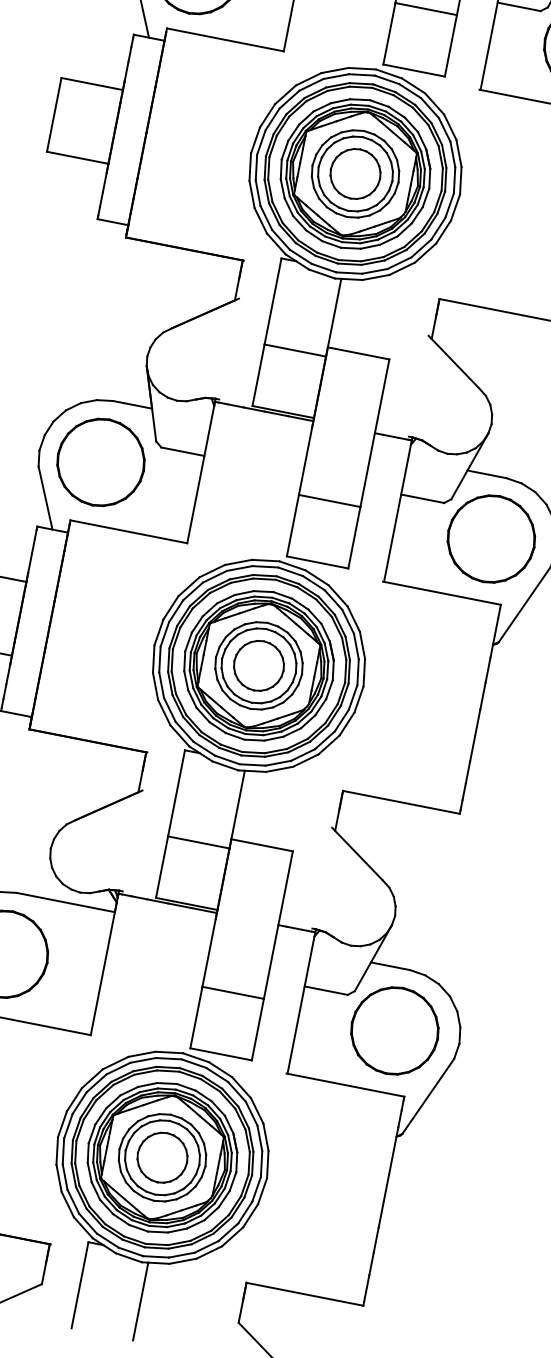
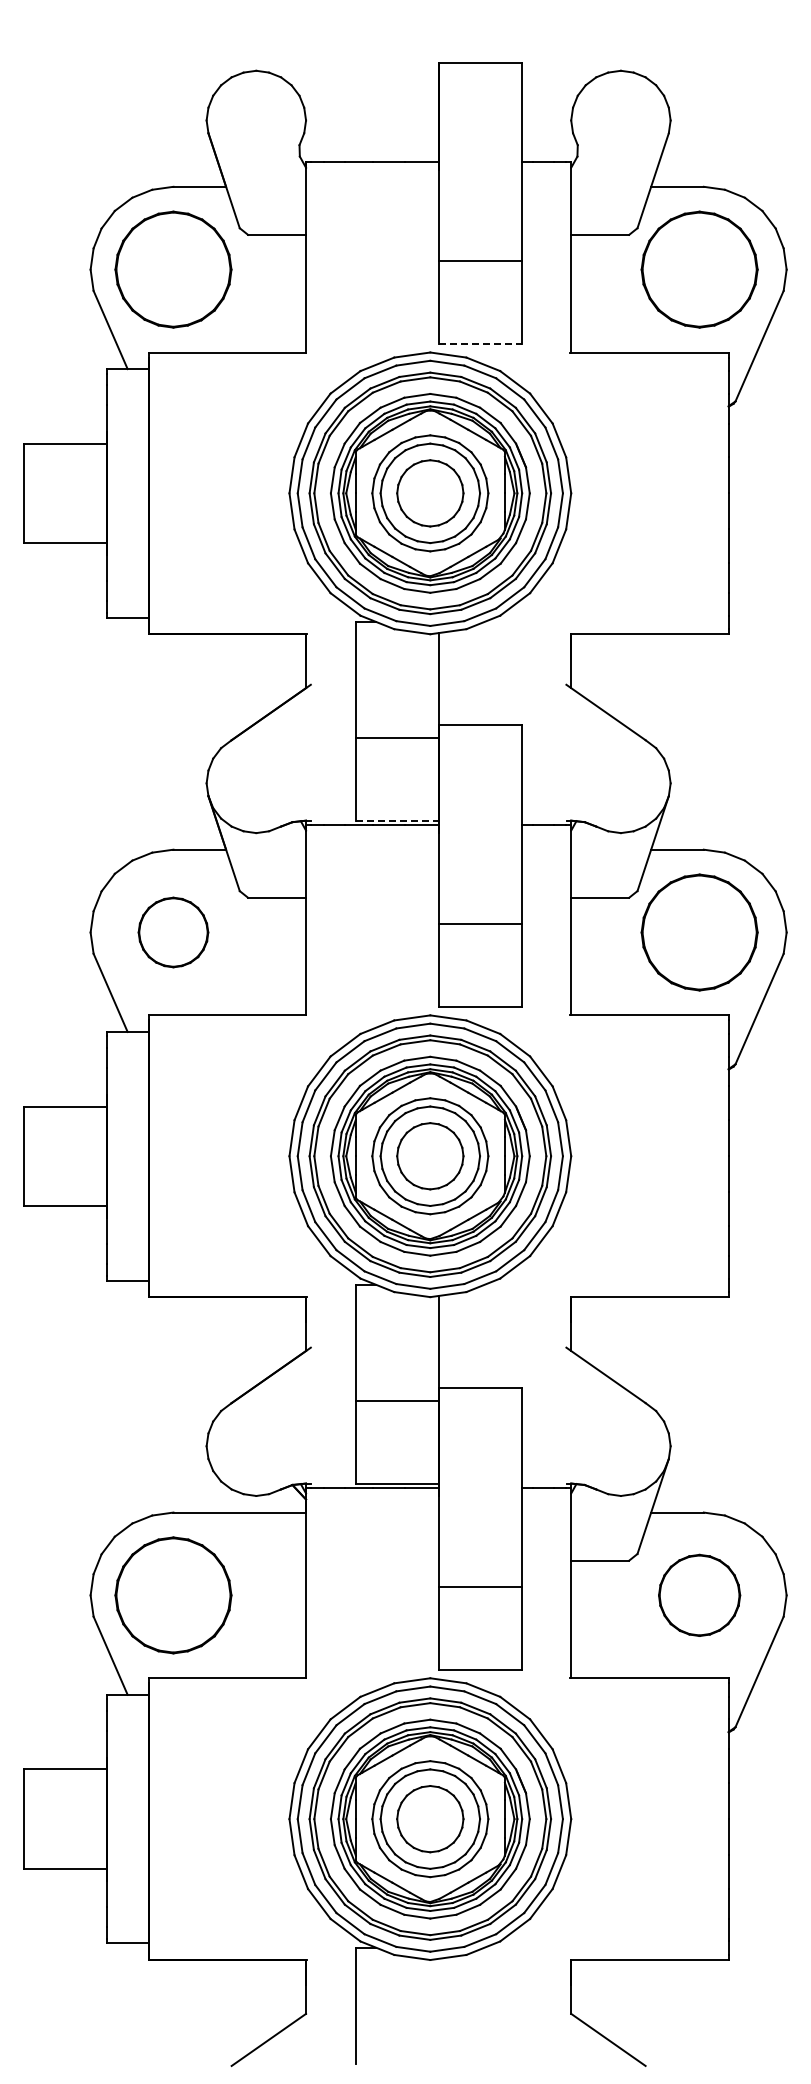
line: (414, 70) -> (480, 344), solid -> dashed
line: (283, 411) -> (397, 820), solid -> dashed
part: (100, 462) -> (173, 932), size x0.6
part: (394, 1031) -> (699, 1595), size x0.7
line: (140, 1300) -> (438, 2010), removed

